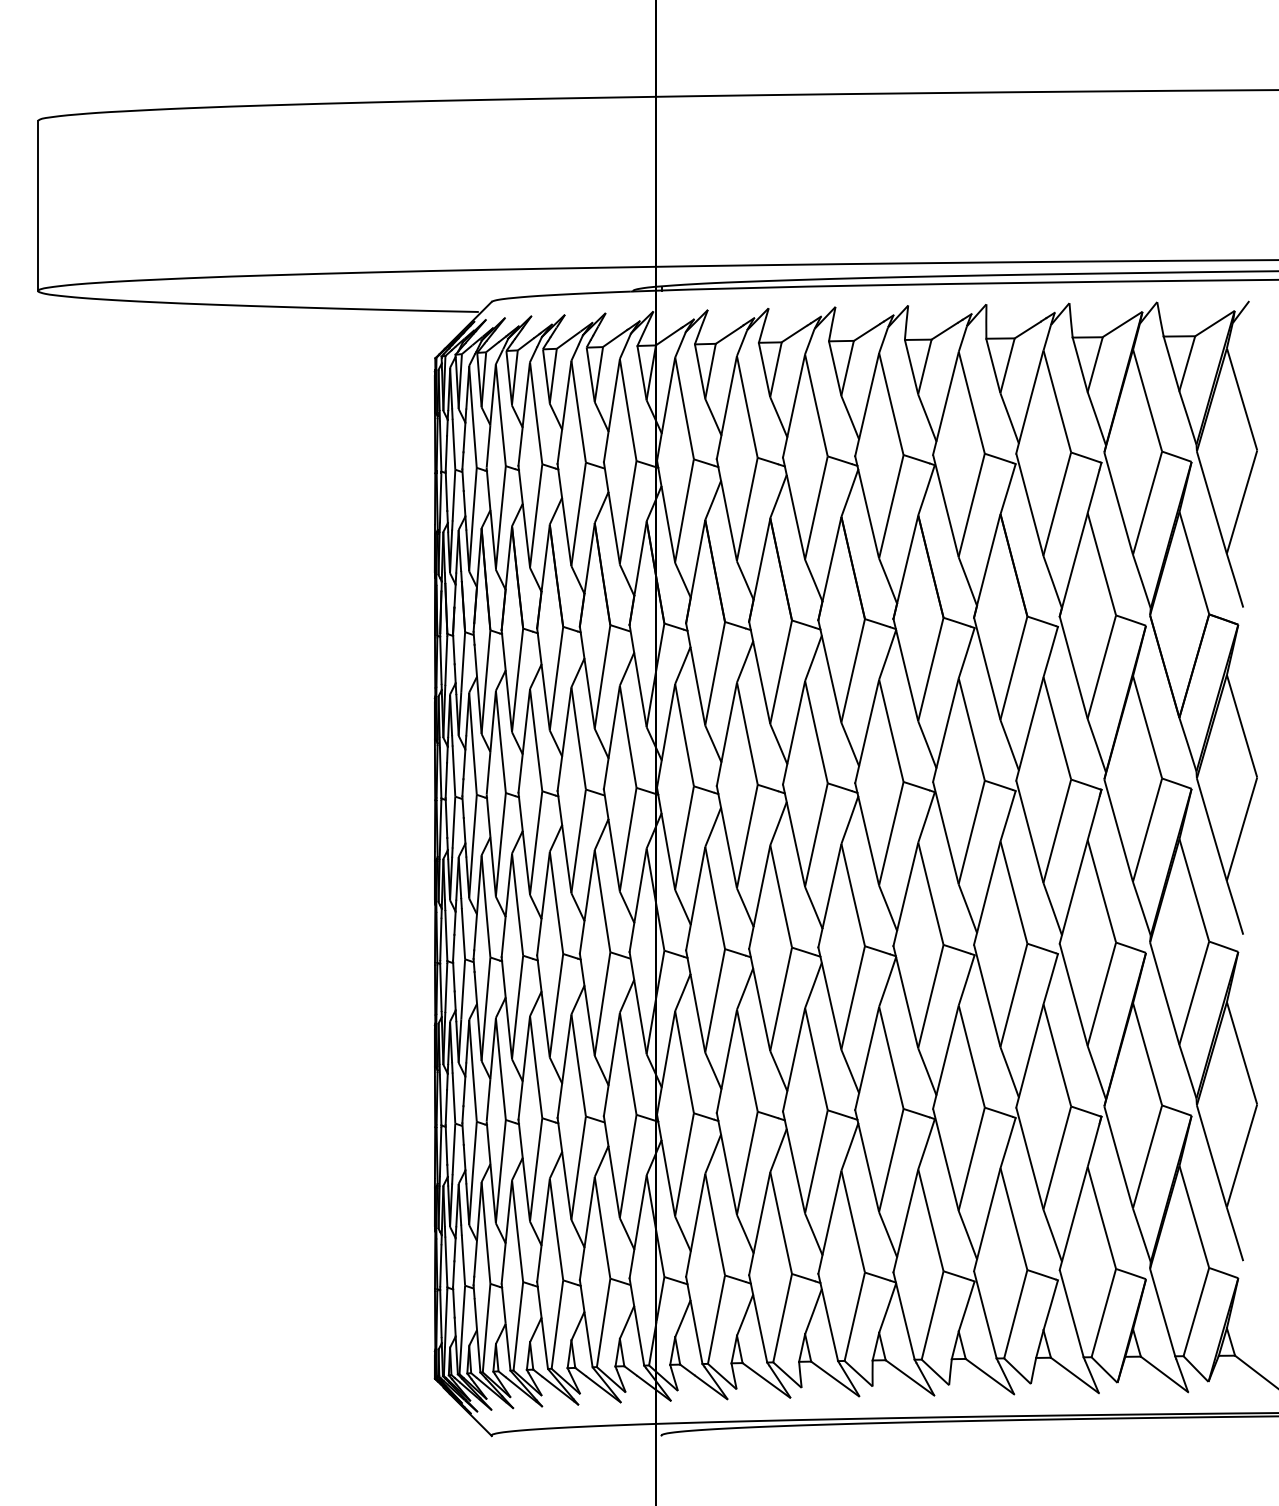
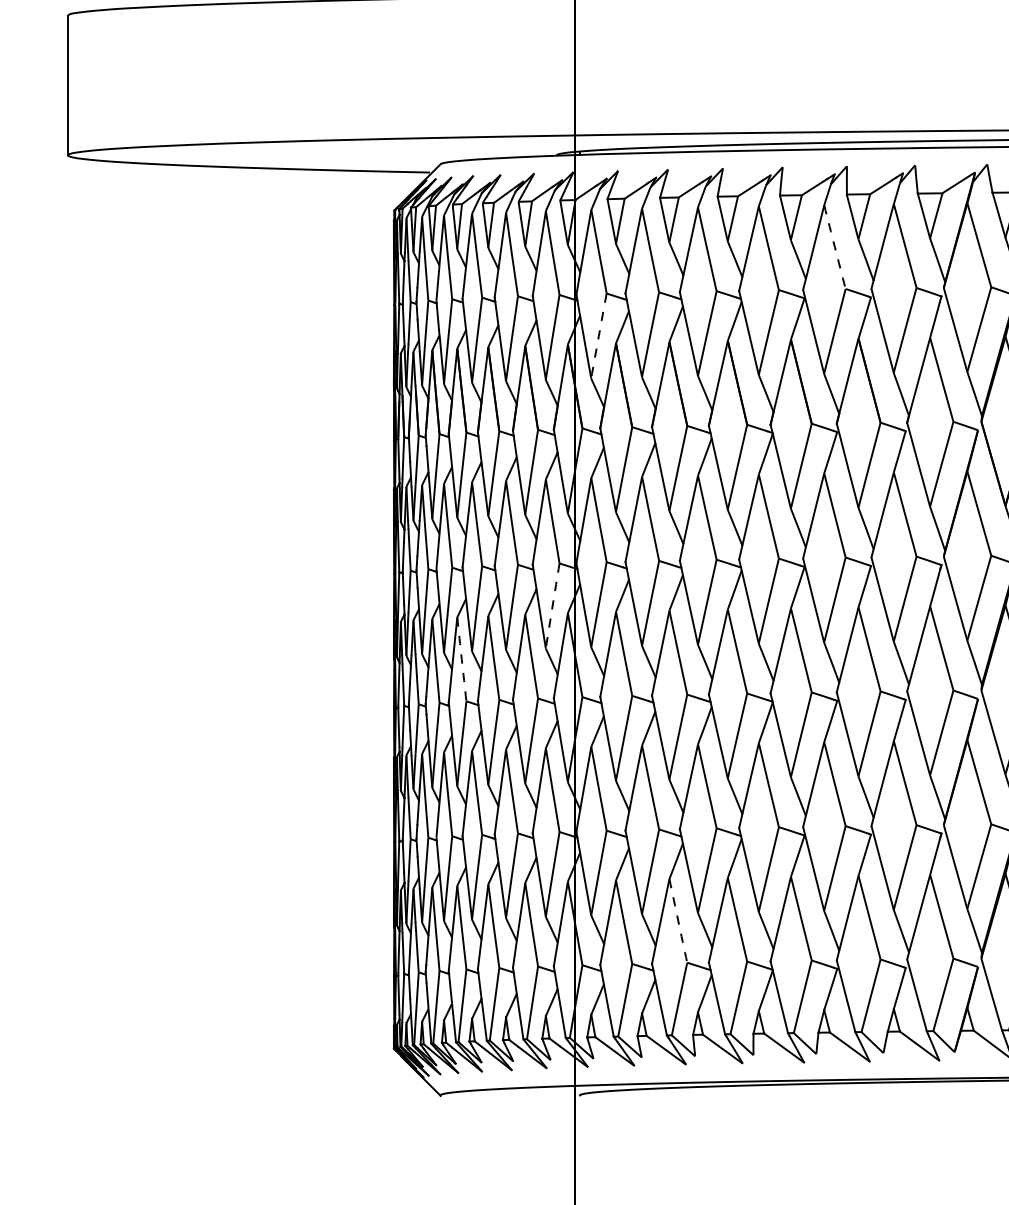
arc: (971, 402) -> (834, 246), solid -> dashed
arc: (684, 511) -> (598, 336), solid -> dashed
arc: (628, 839) -> (552, 605), solid -> dashed
arc: (517, 904) -> (461, 659), solid -> dashed
arc: (781, 1223) -> (678, 921), solid -> dashed

